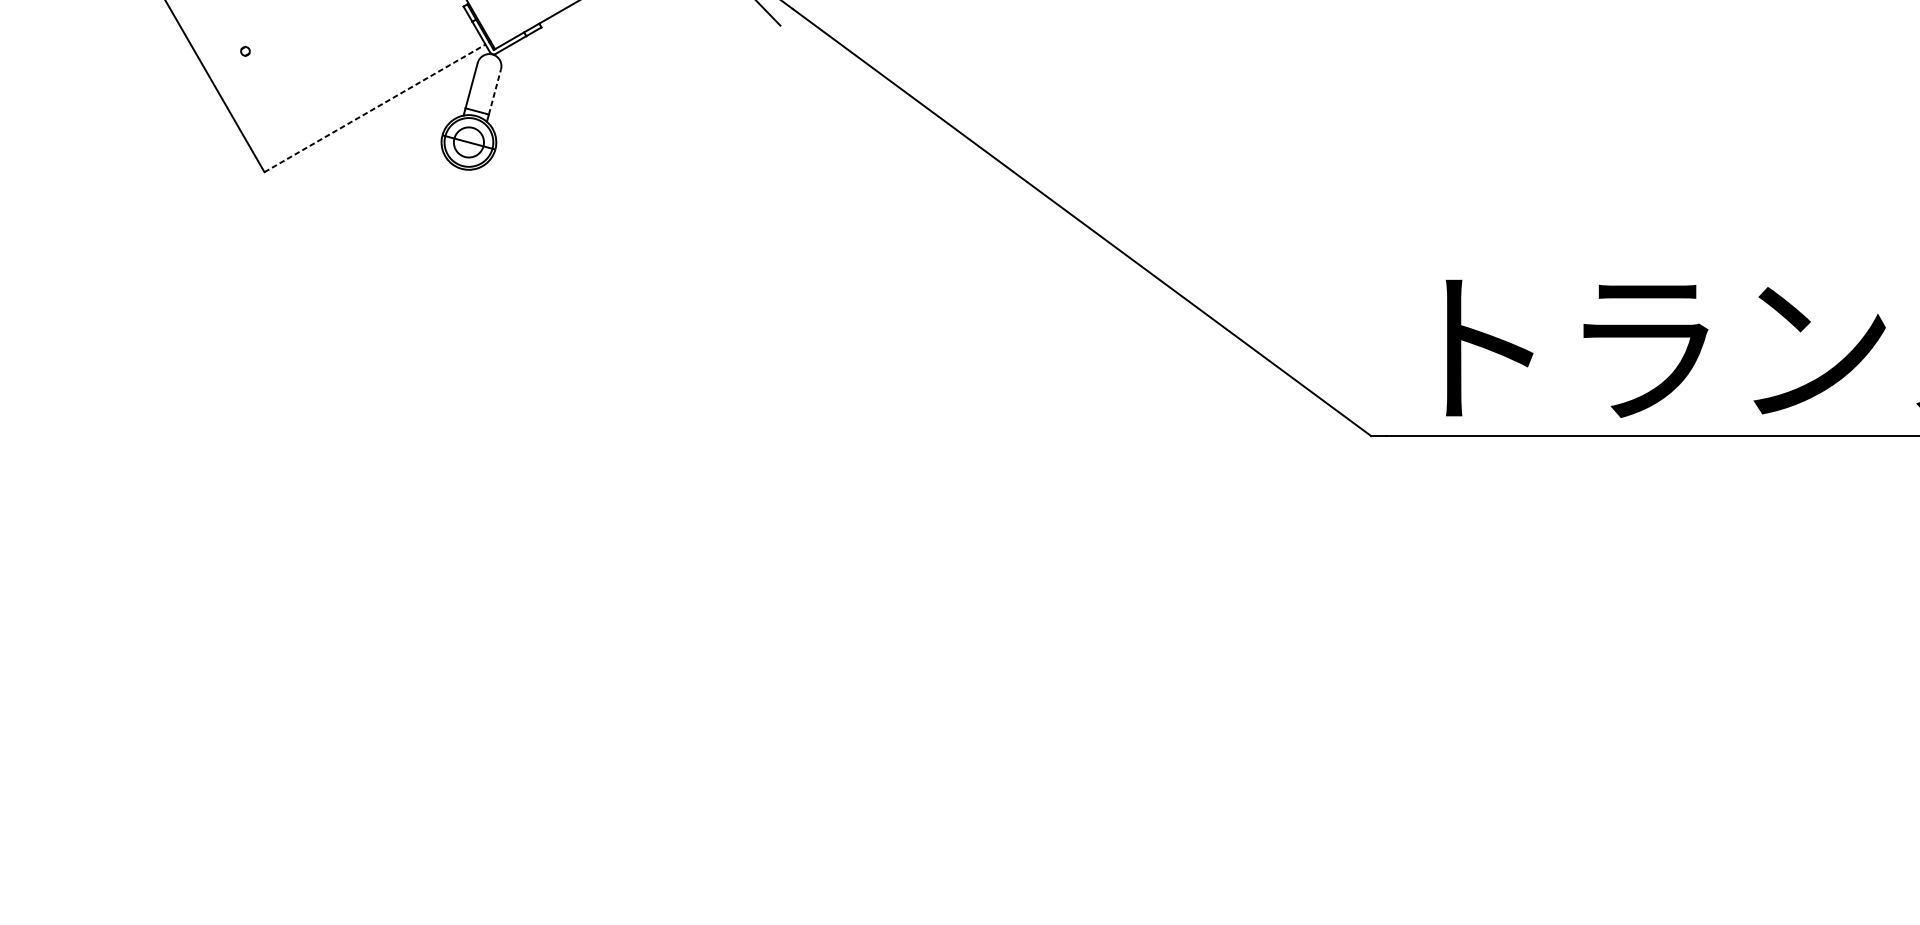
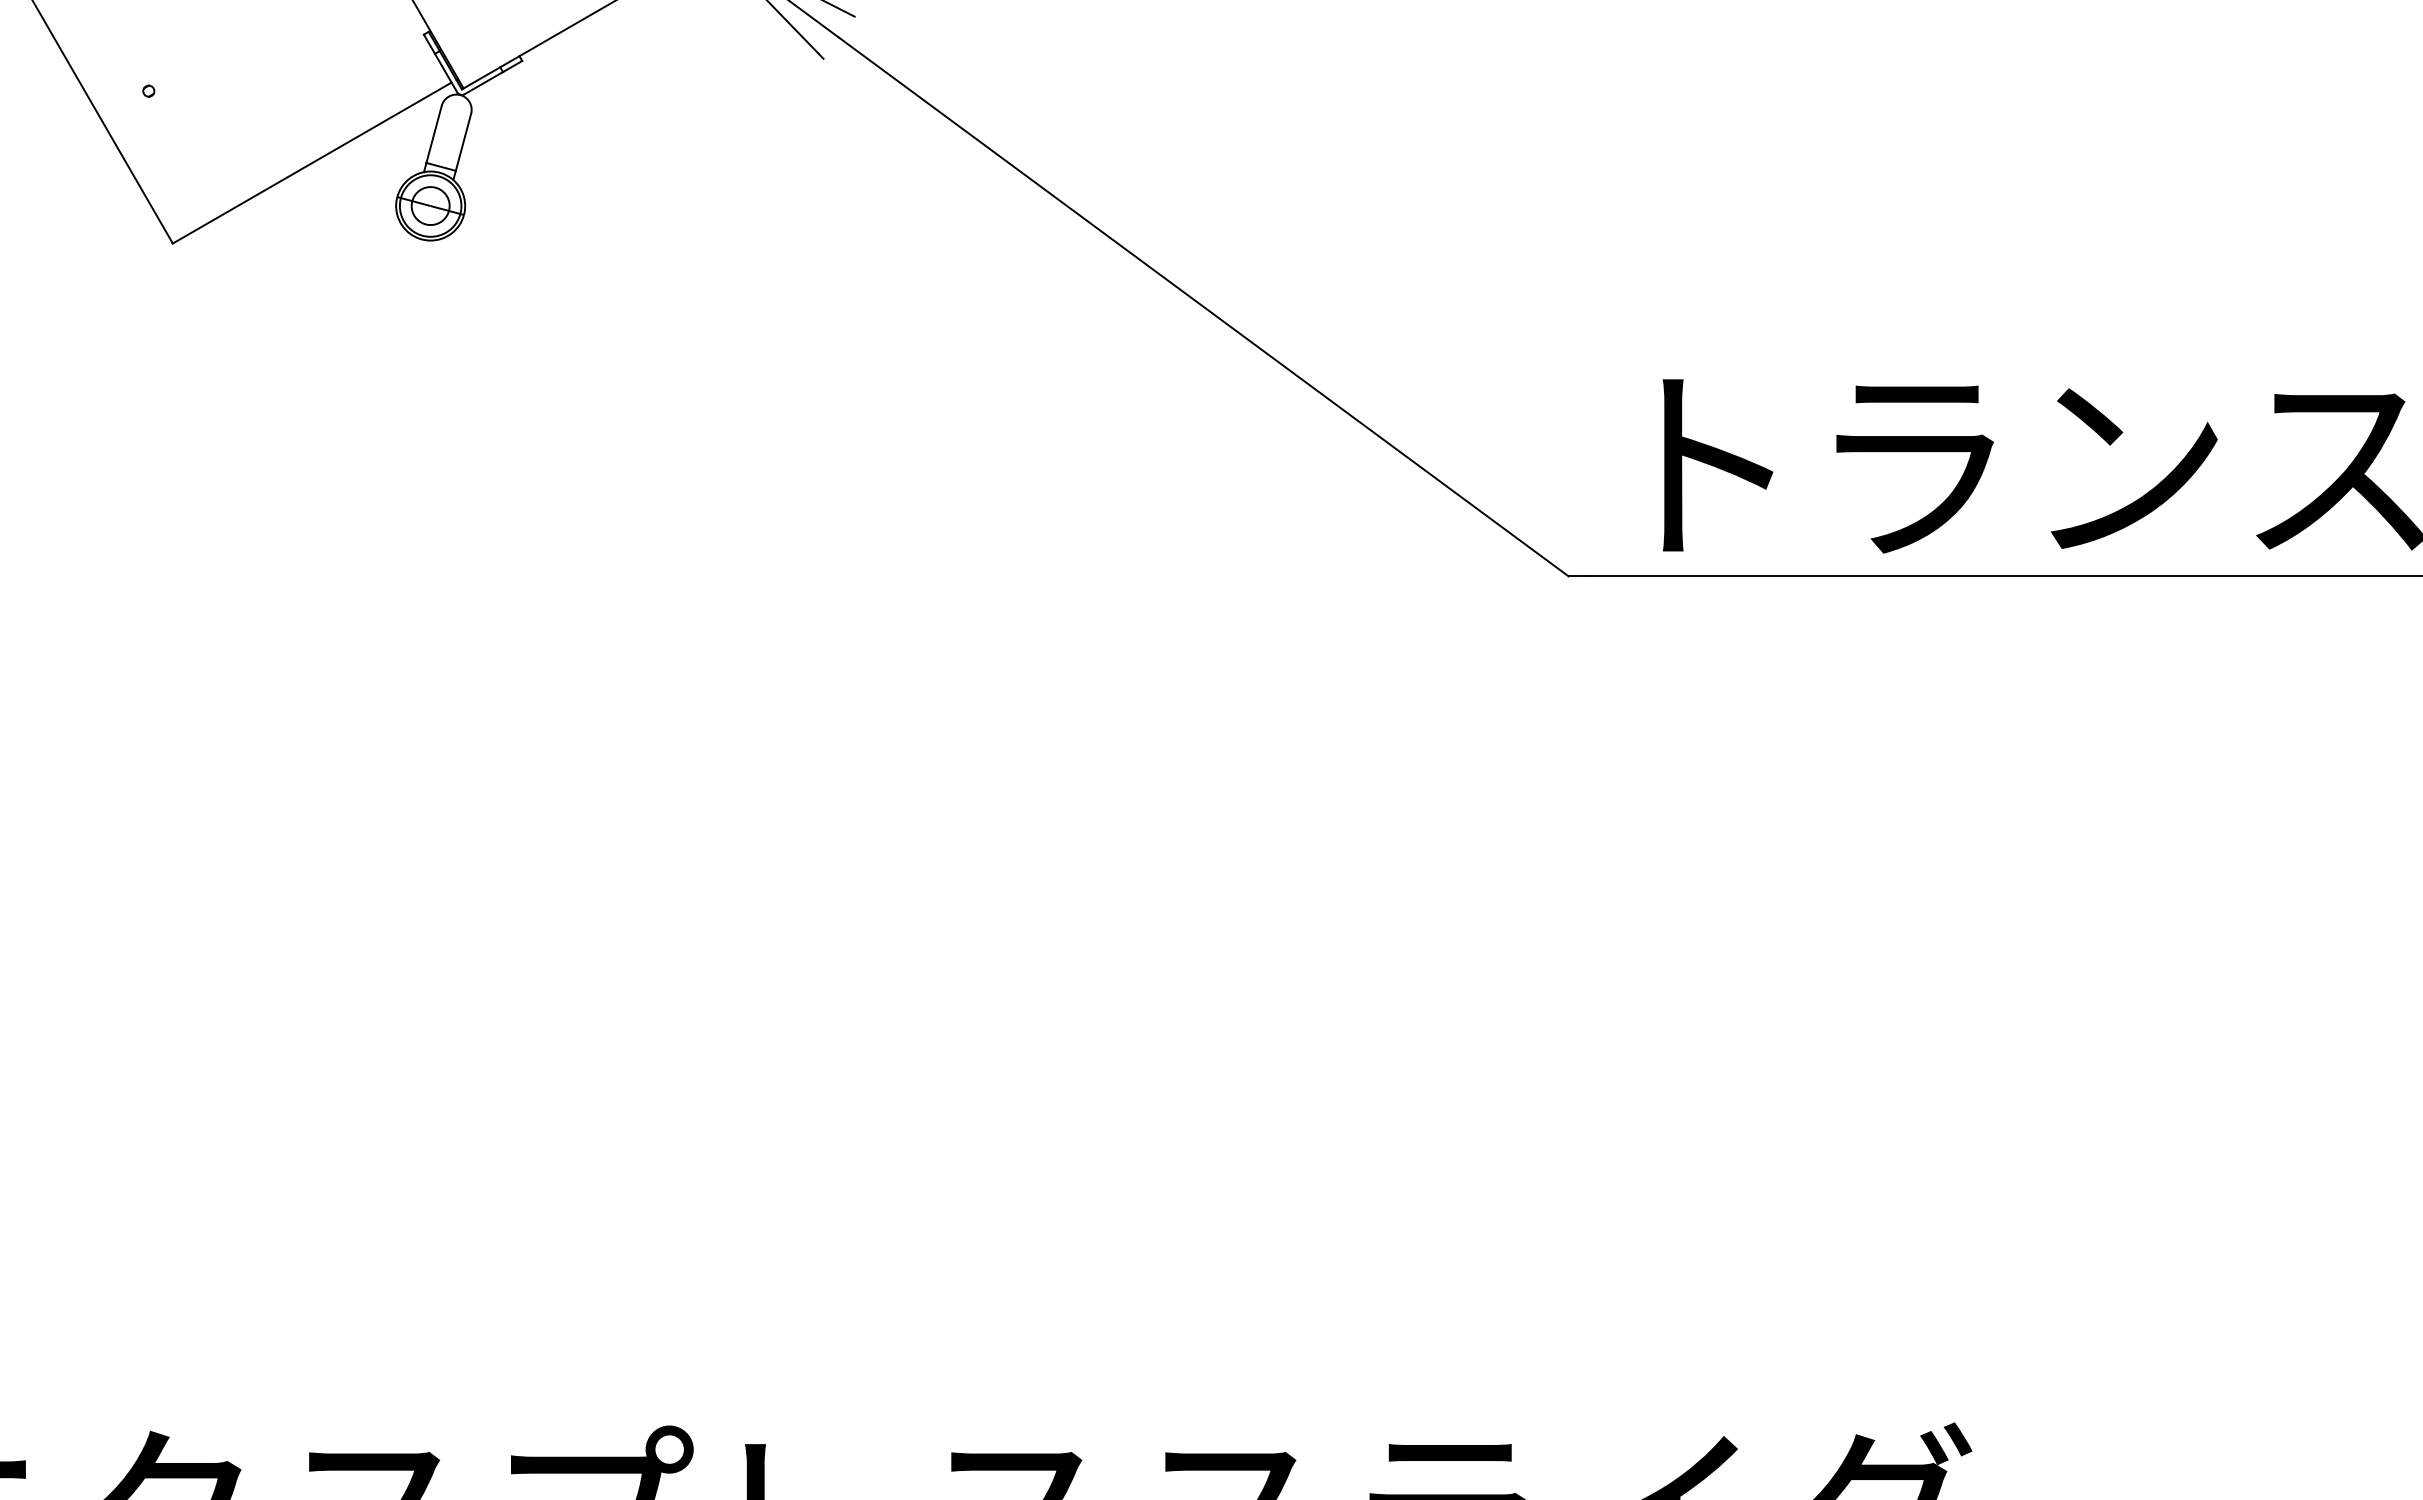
line: (494, 92) -> (463, 142), dashed -> solid
line: (375, 108) -> (312, 163), dashed -> solid

